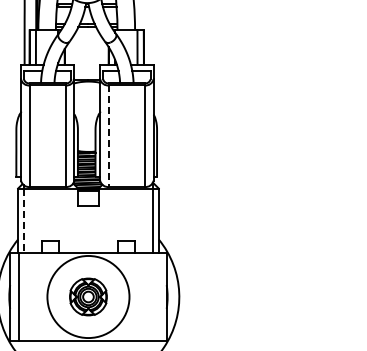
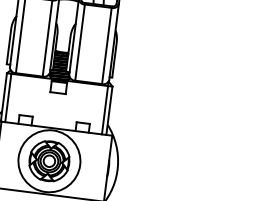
line: (108, 136) -> (79, 42), dashed -> solid
line: (23, 221) -> (7, 98), dashed -> solid
part: (88, 296) -> (49, 160), size x1.43

